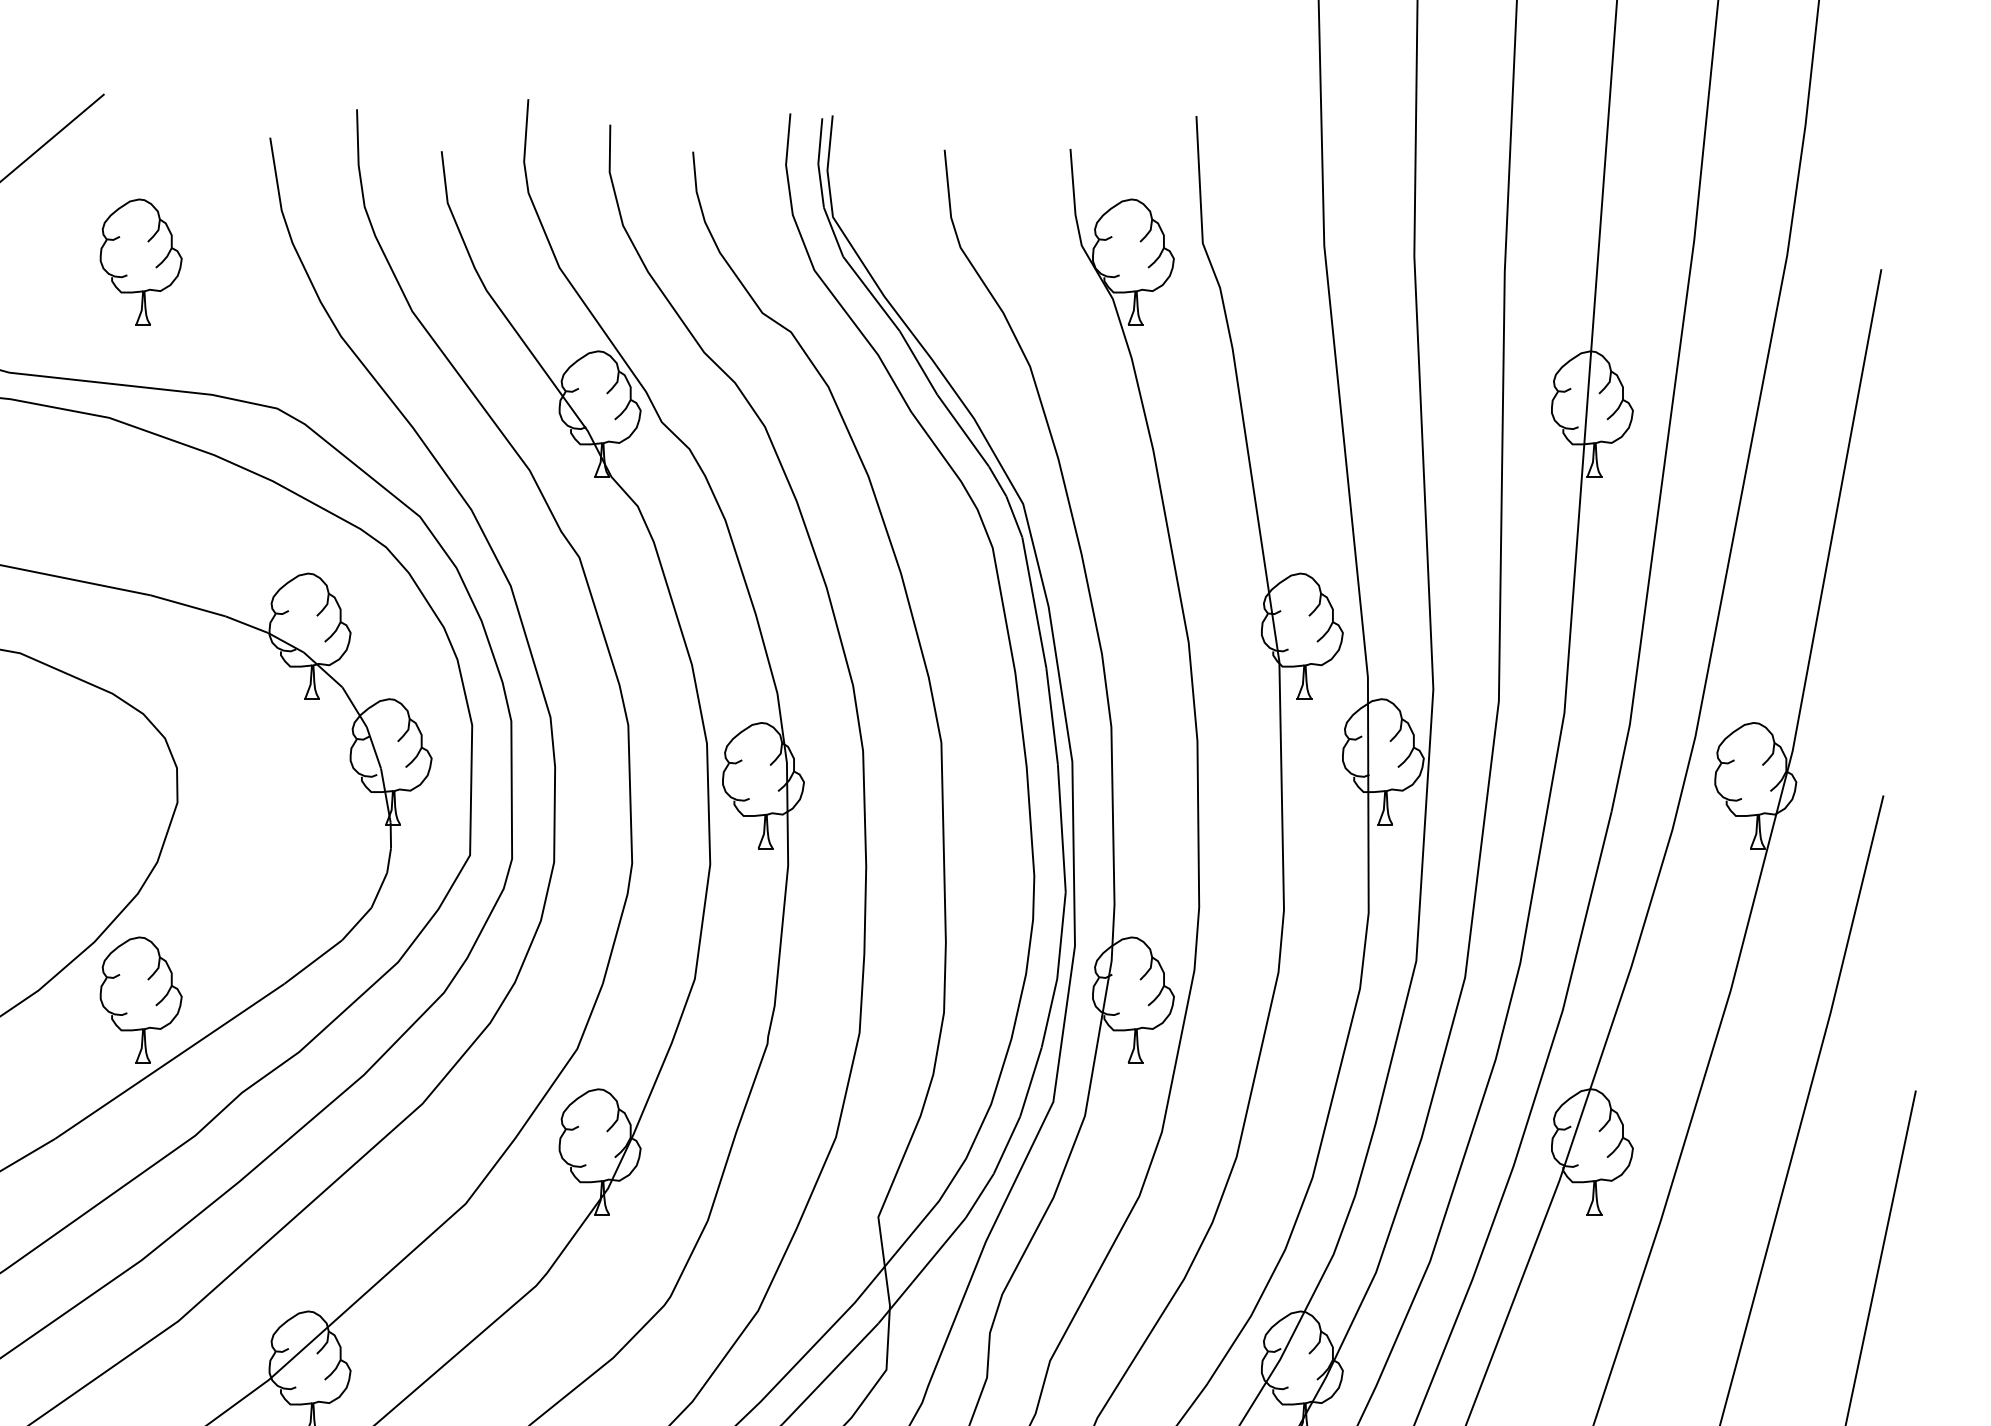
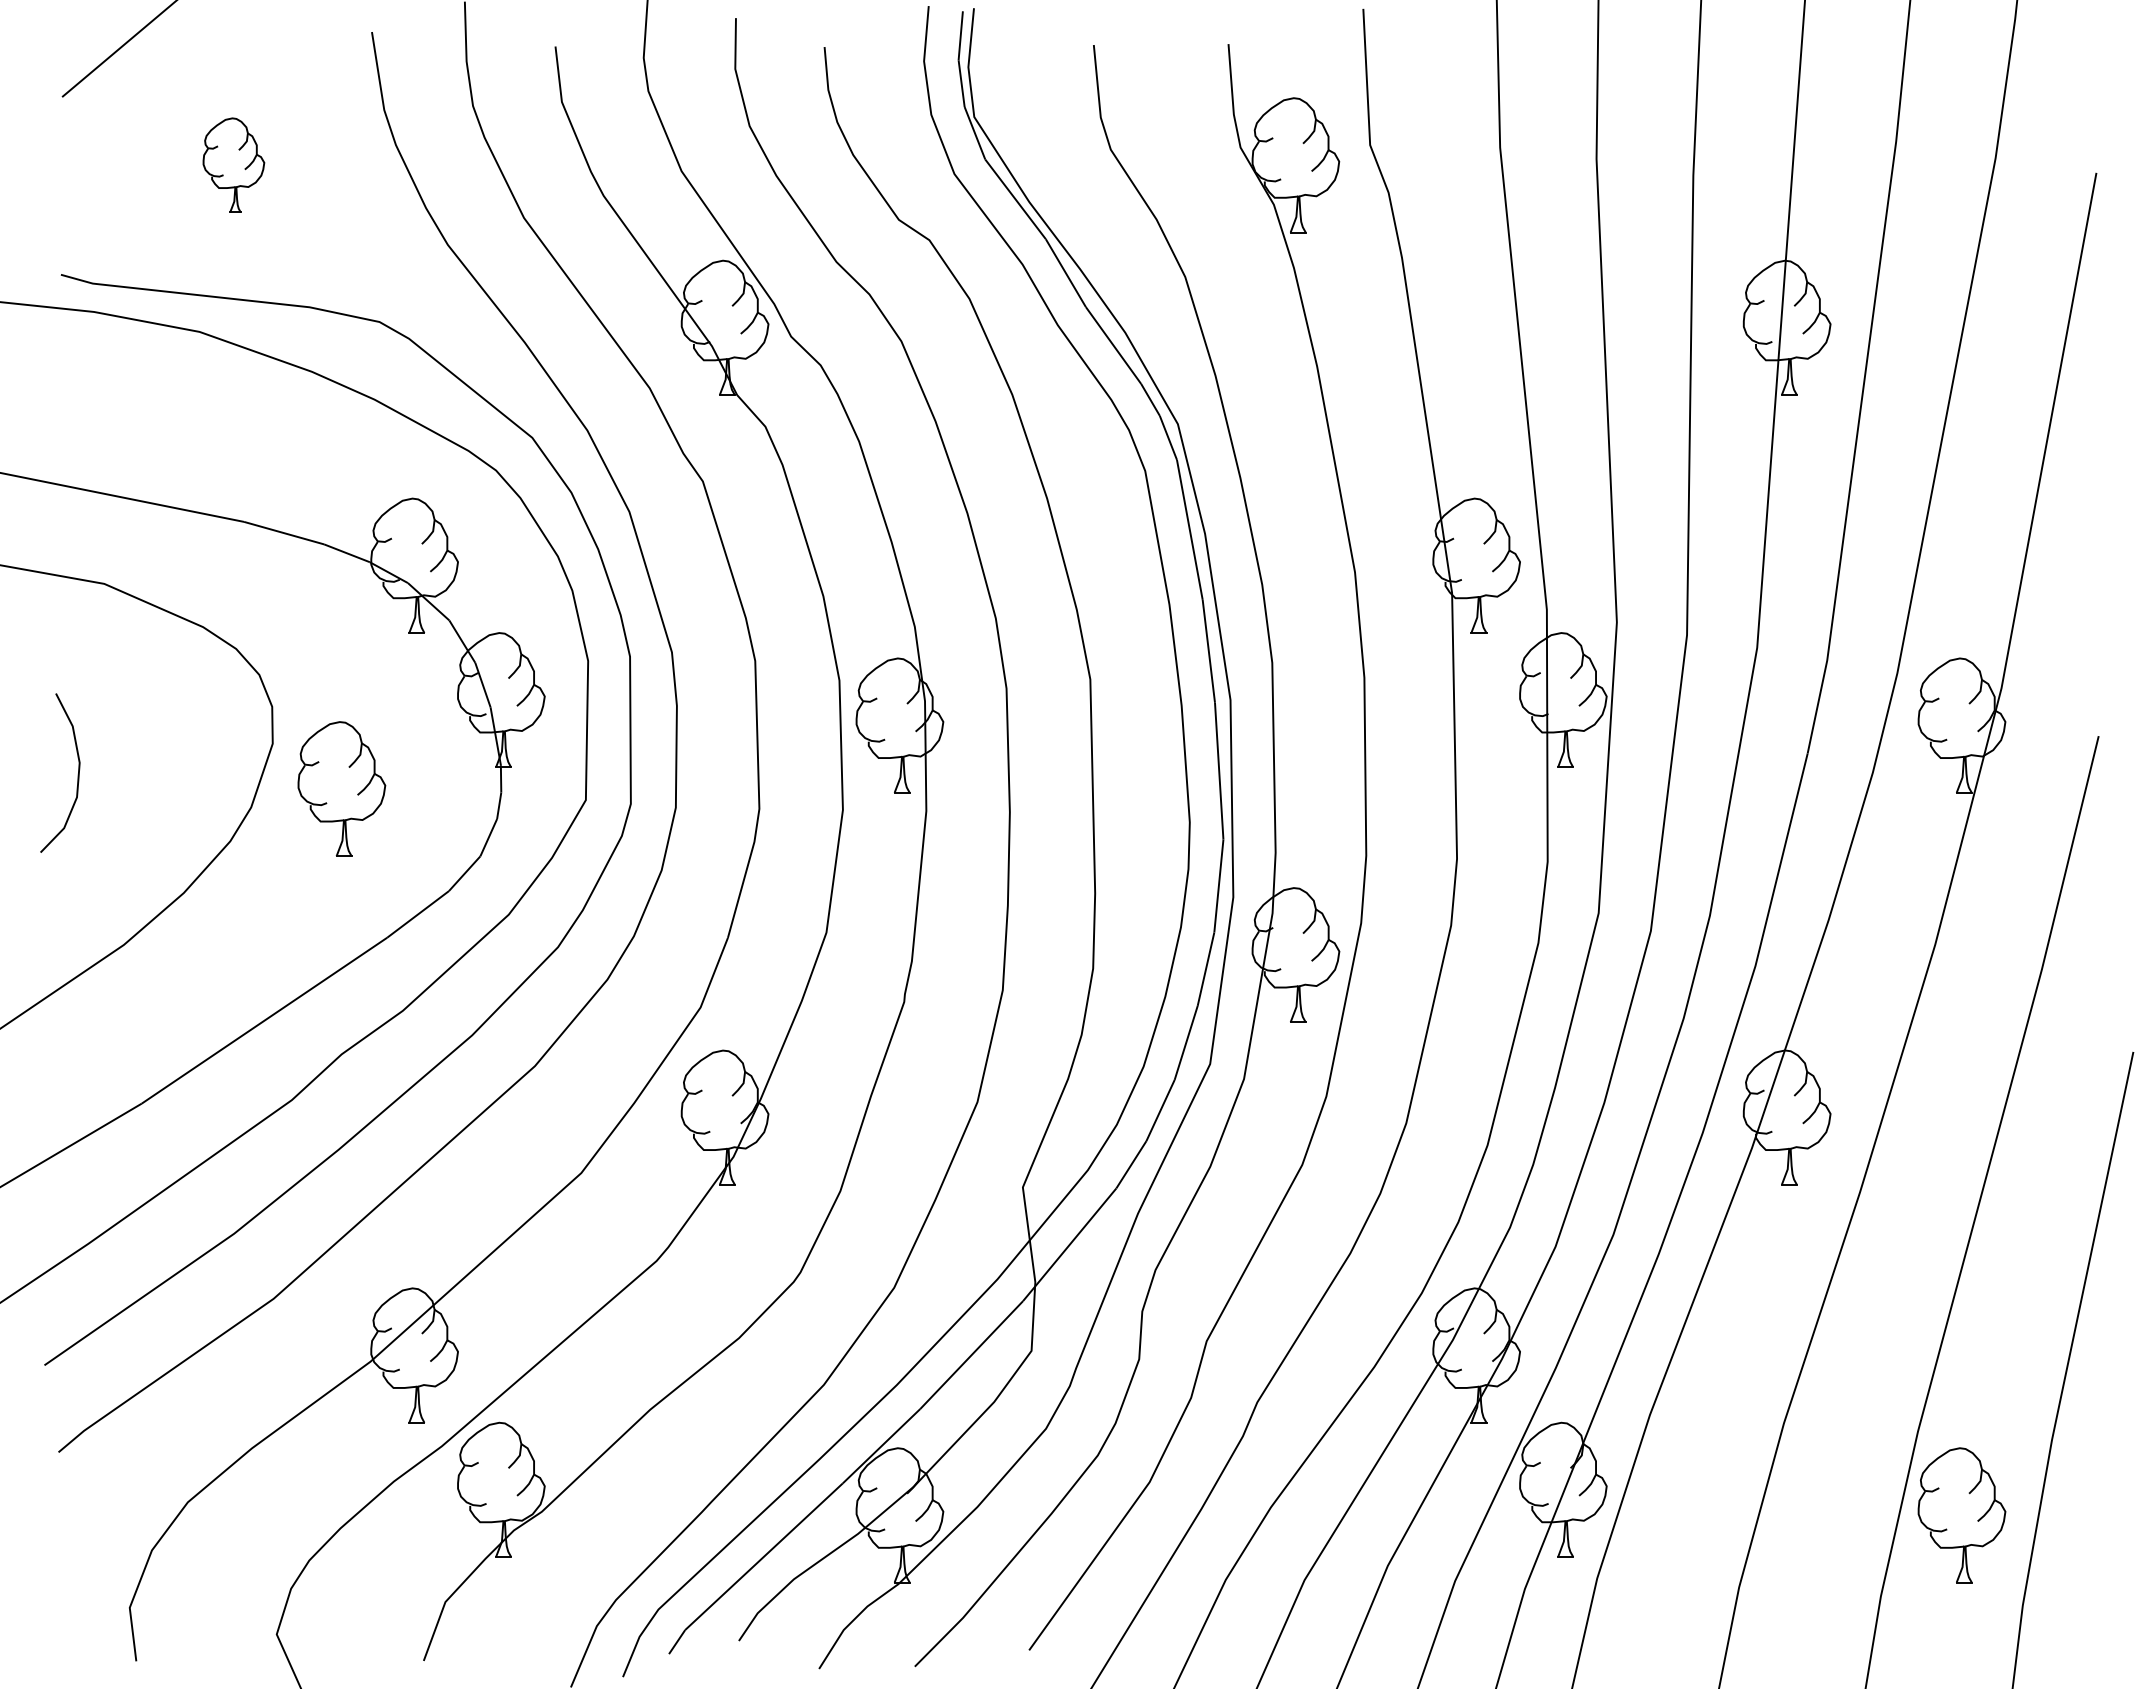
part: (140, 262) -> (233, 165), size x0.7
part: (140, 999) -> (341, 788), moved

